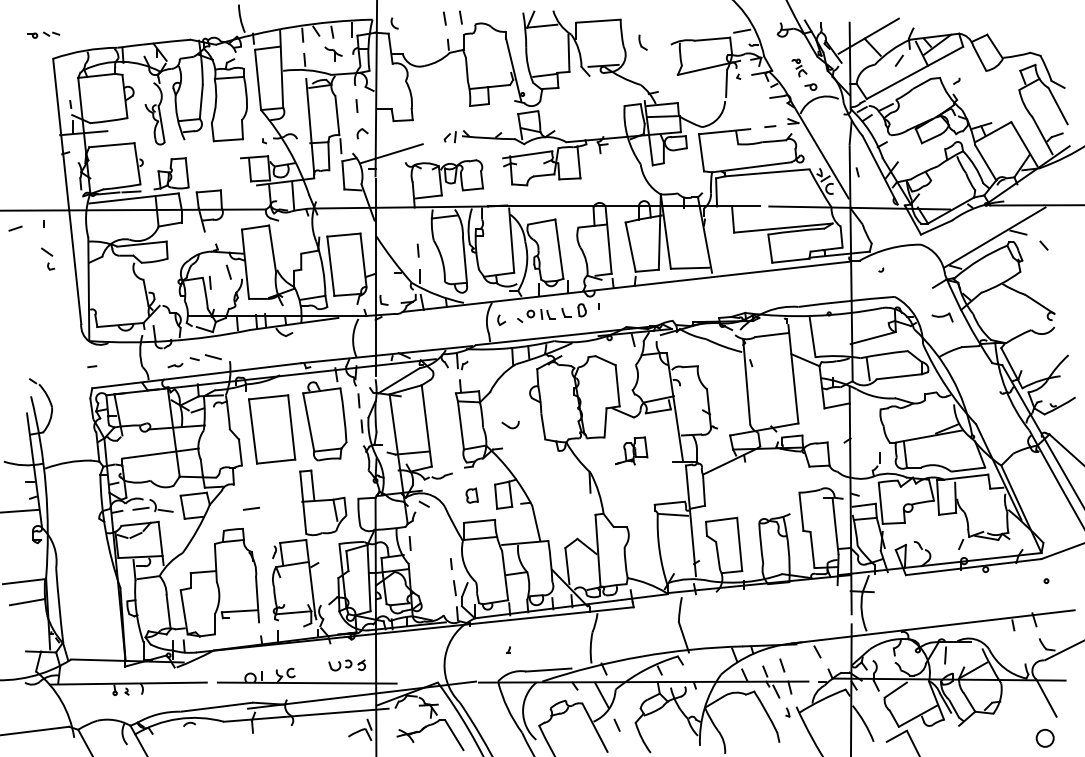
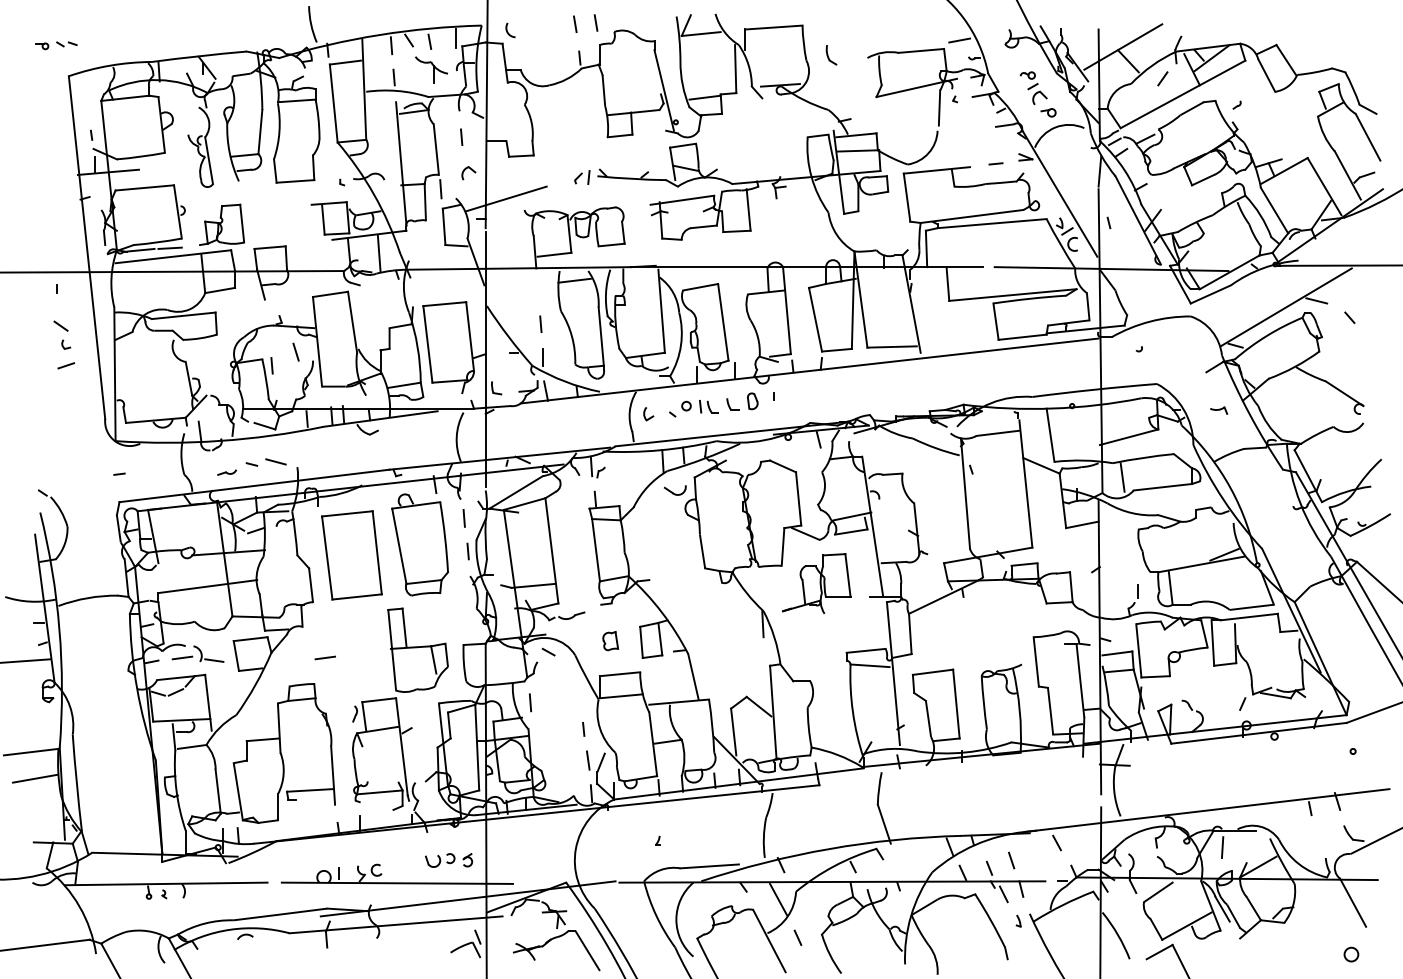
part: (333, 53) -> (431, 69), size x1.43
part: (799, 68) -> (1033, 88), size x1.43
line: (15, 228) -> (66, 365), moved
part: (943, 317) -> (1219, 410), size x0.62
part: (510, 424) -> (674, 490), moved
part: (631, 451) -> (816, 583), size x1.67
circle: (1045, 738) -> (1351, 954), size x0.62

